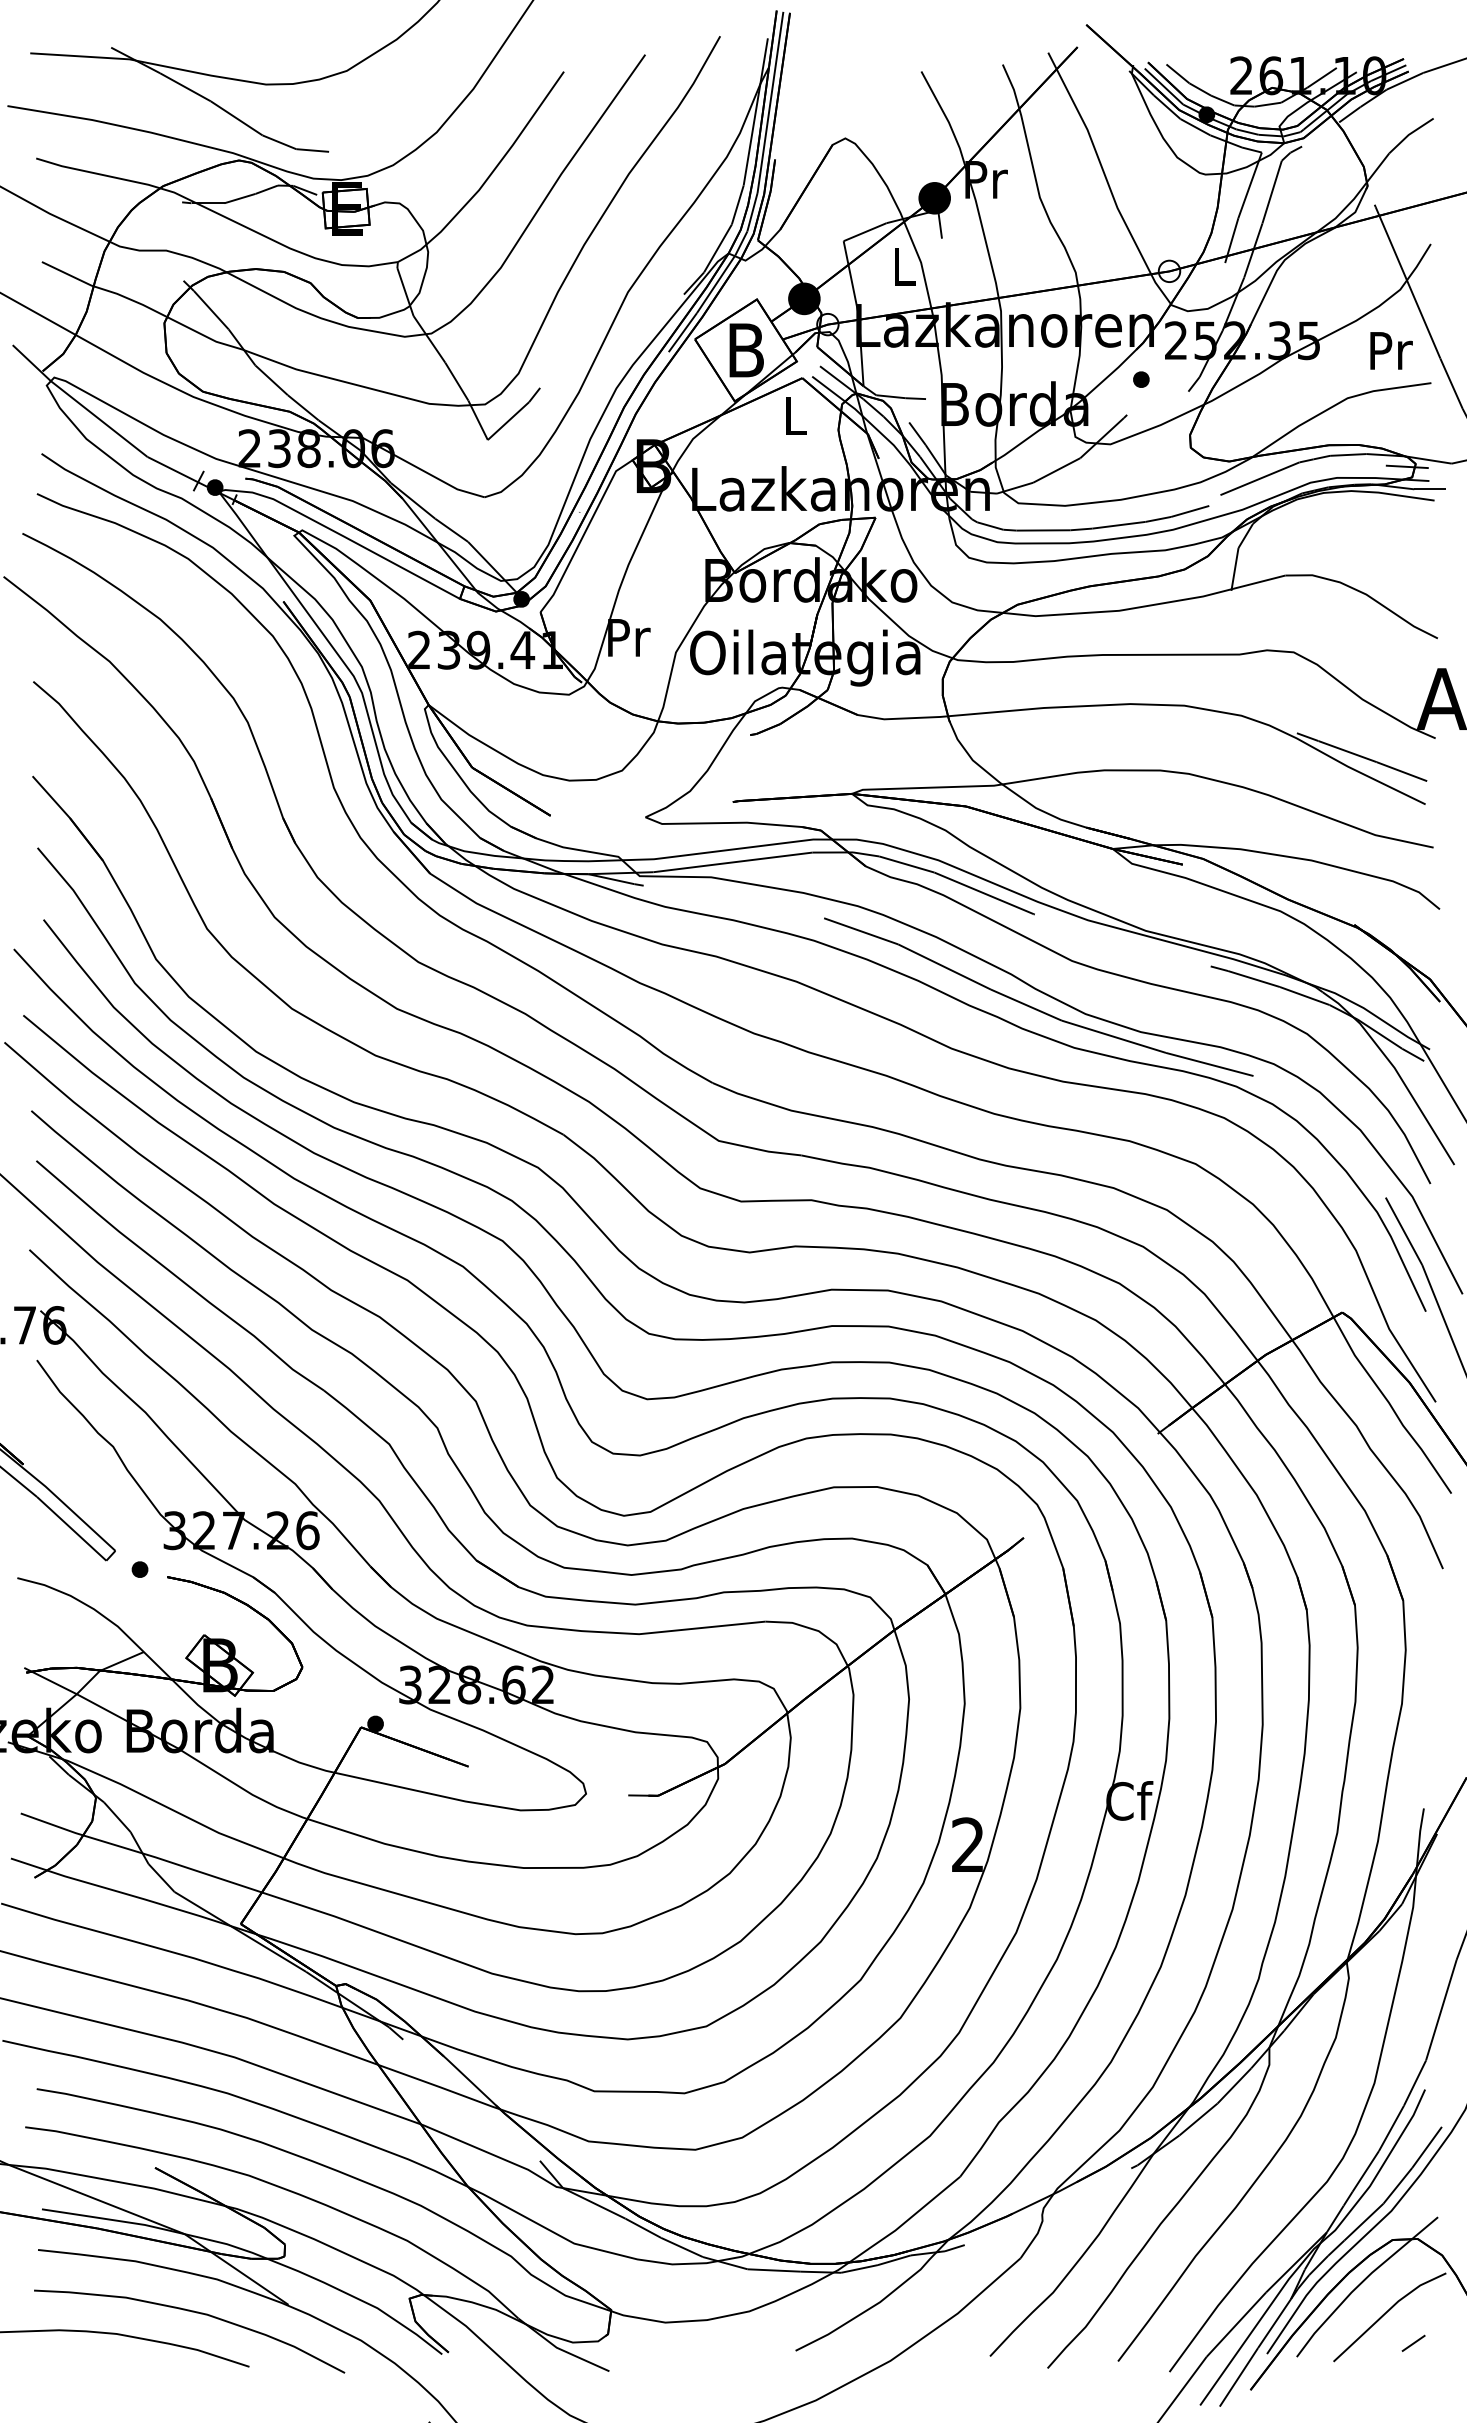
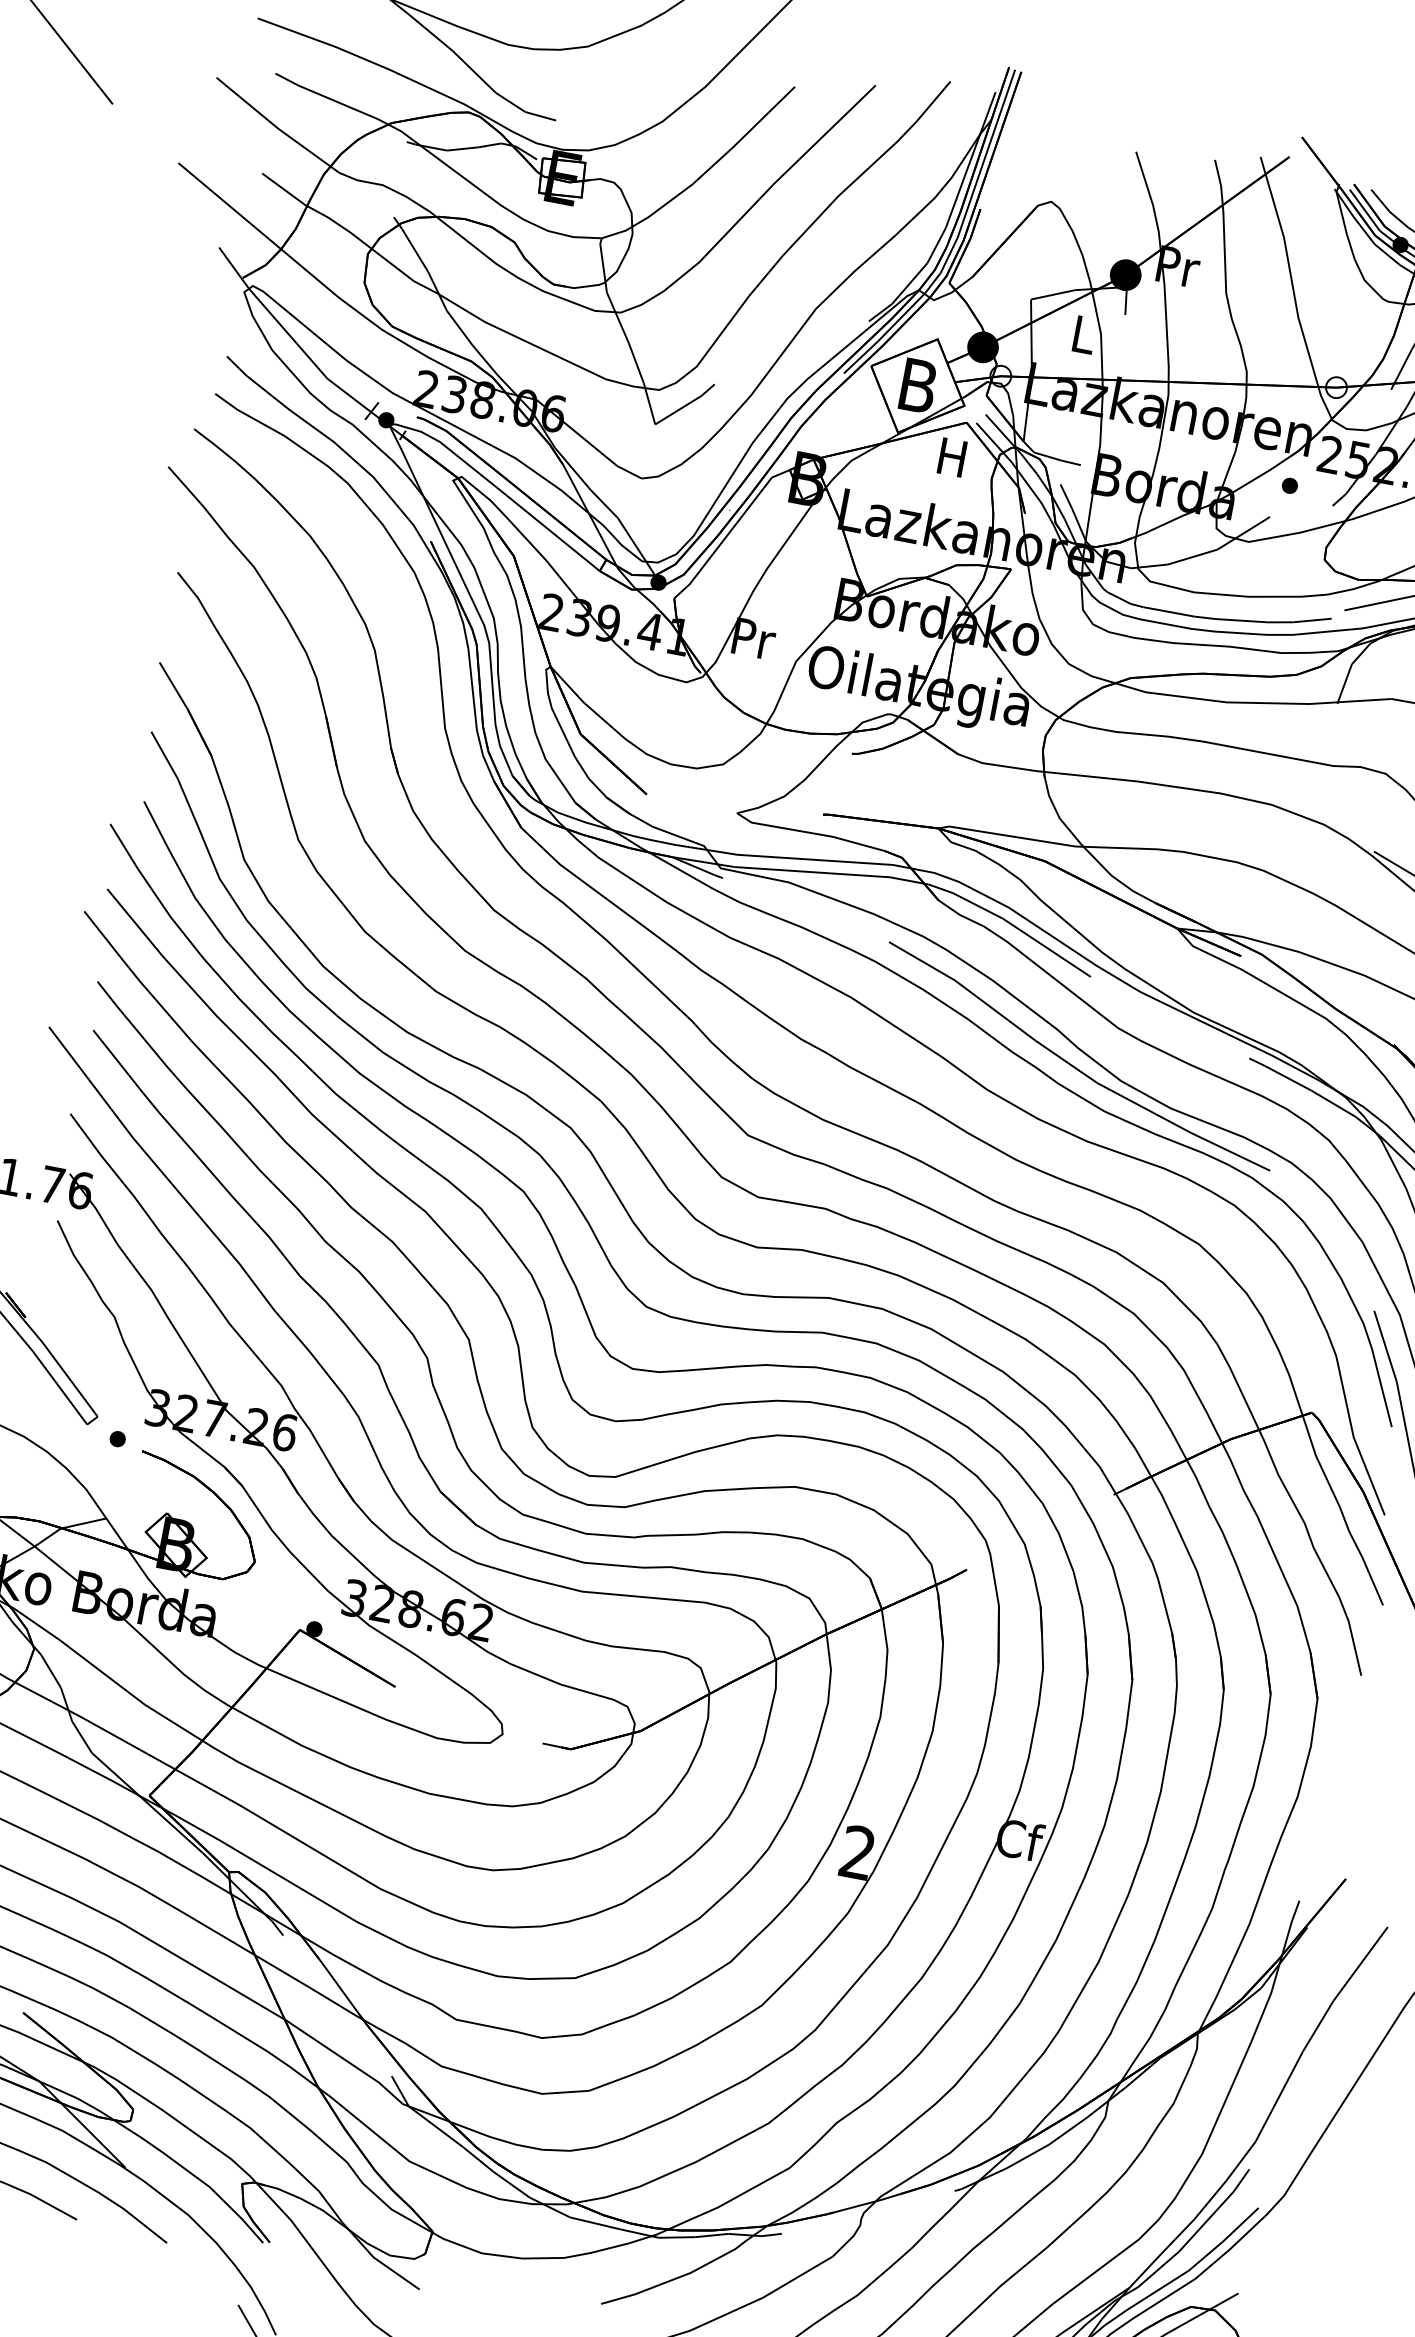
text: (794, 415) -> (952, 456), L -> H

